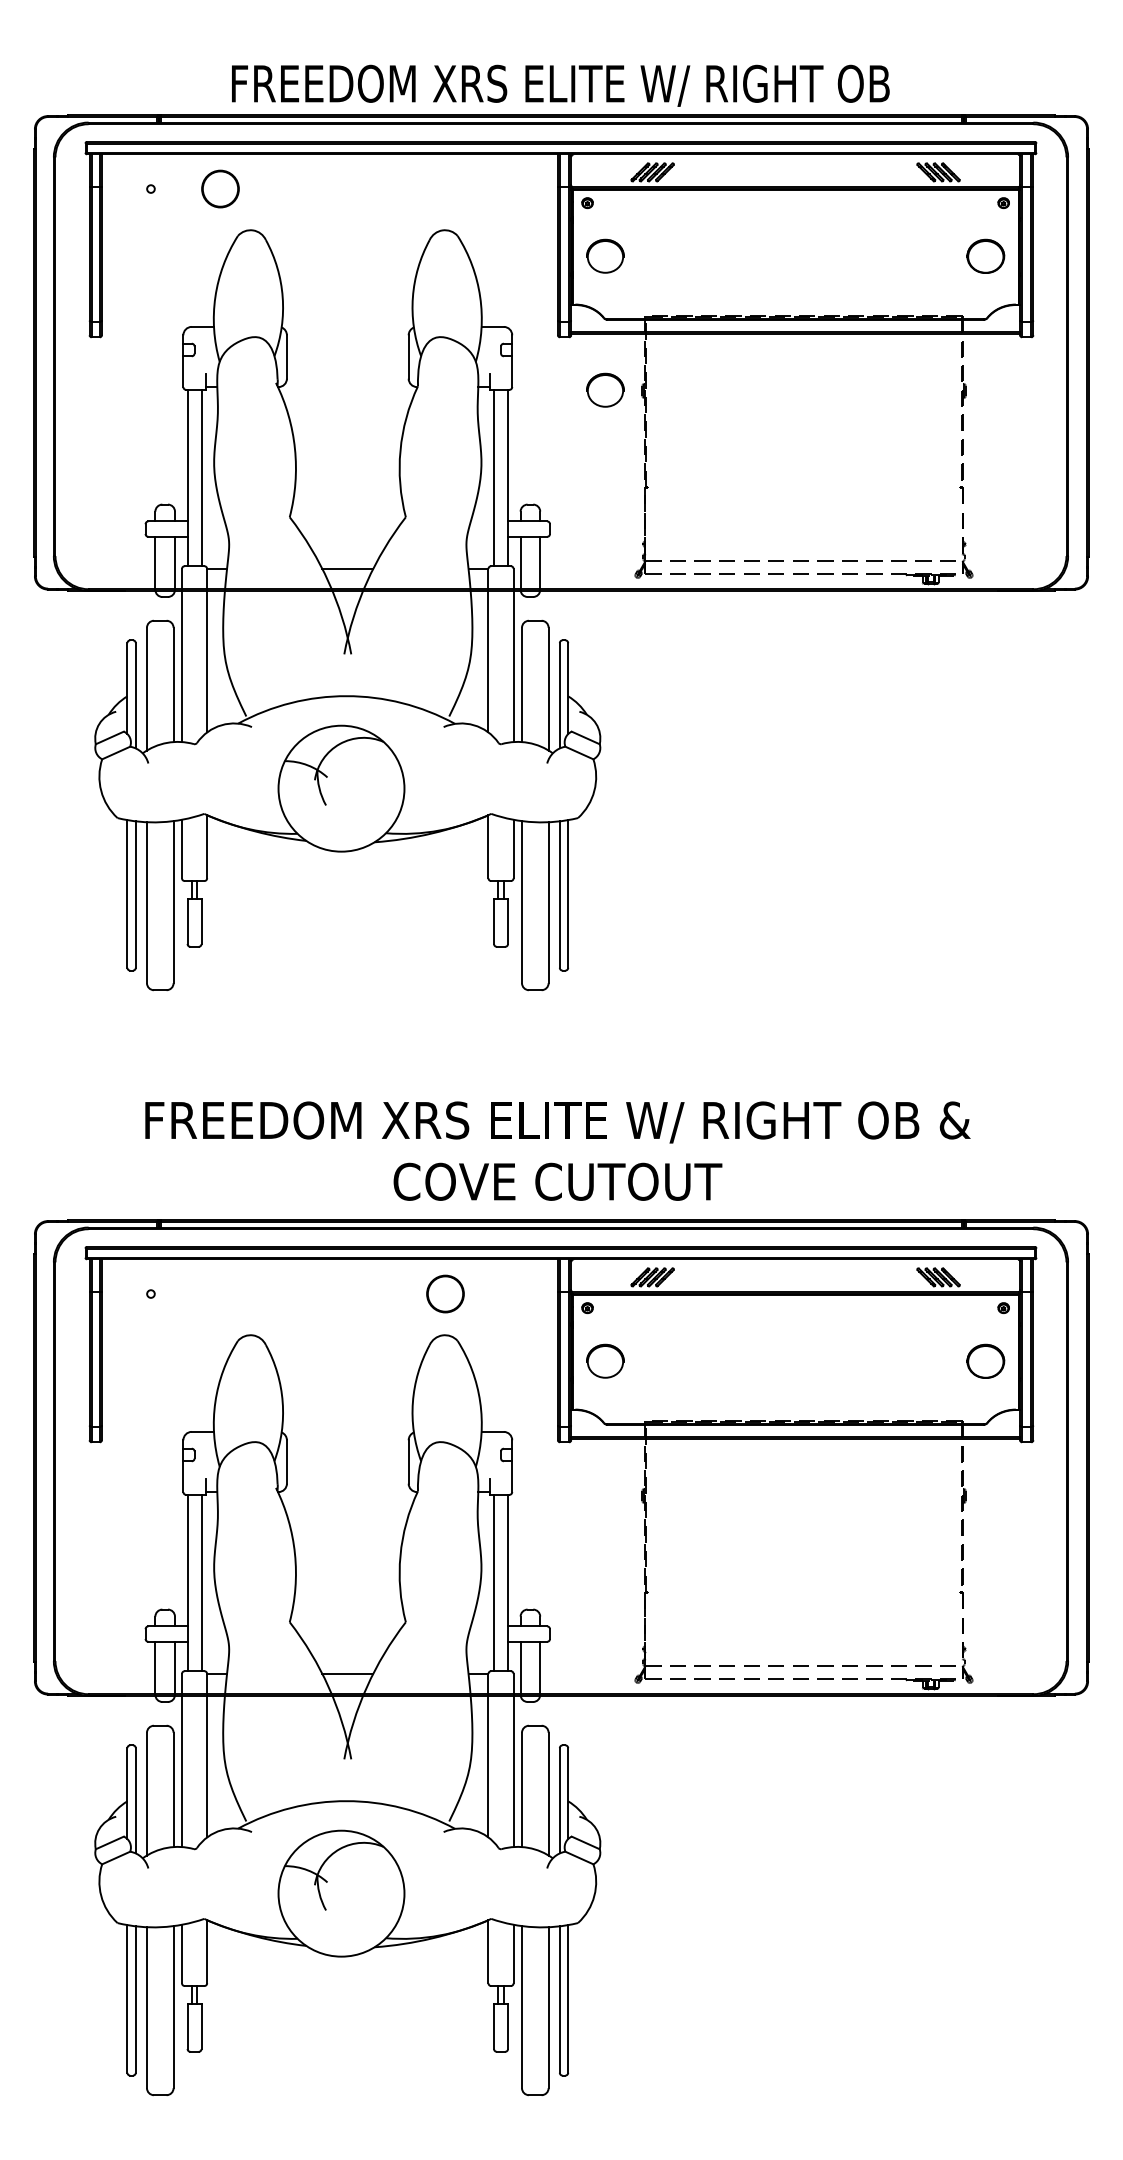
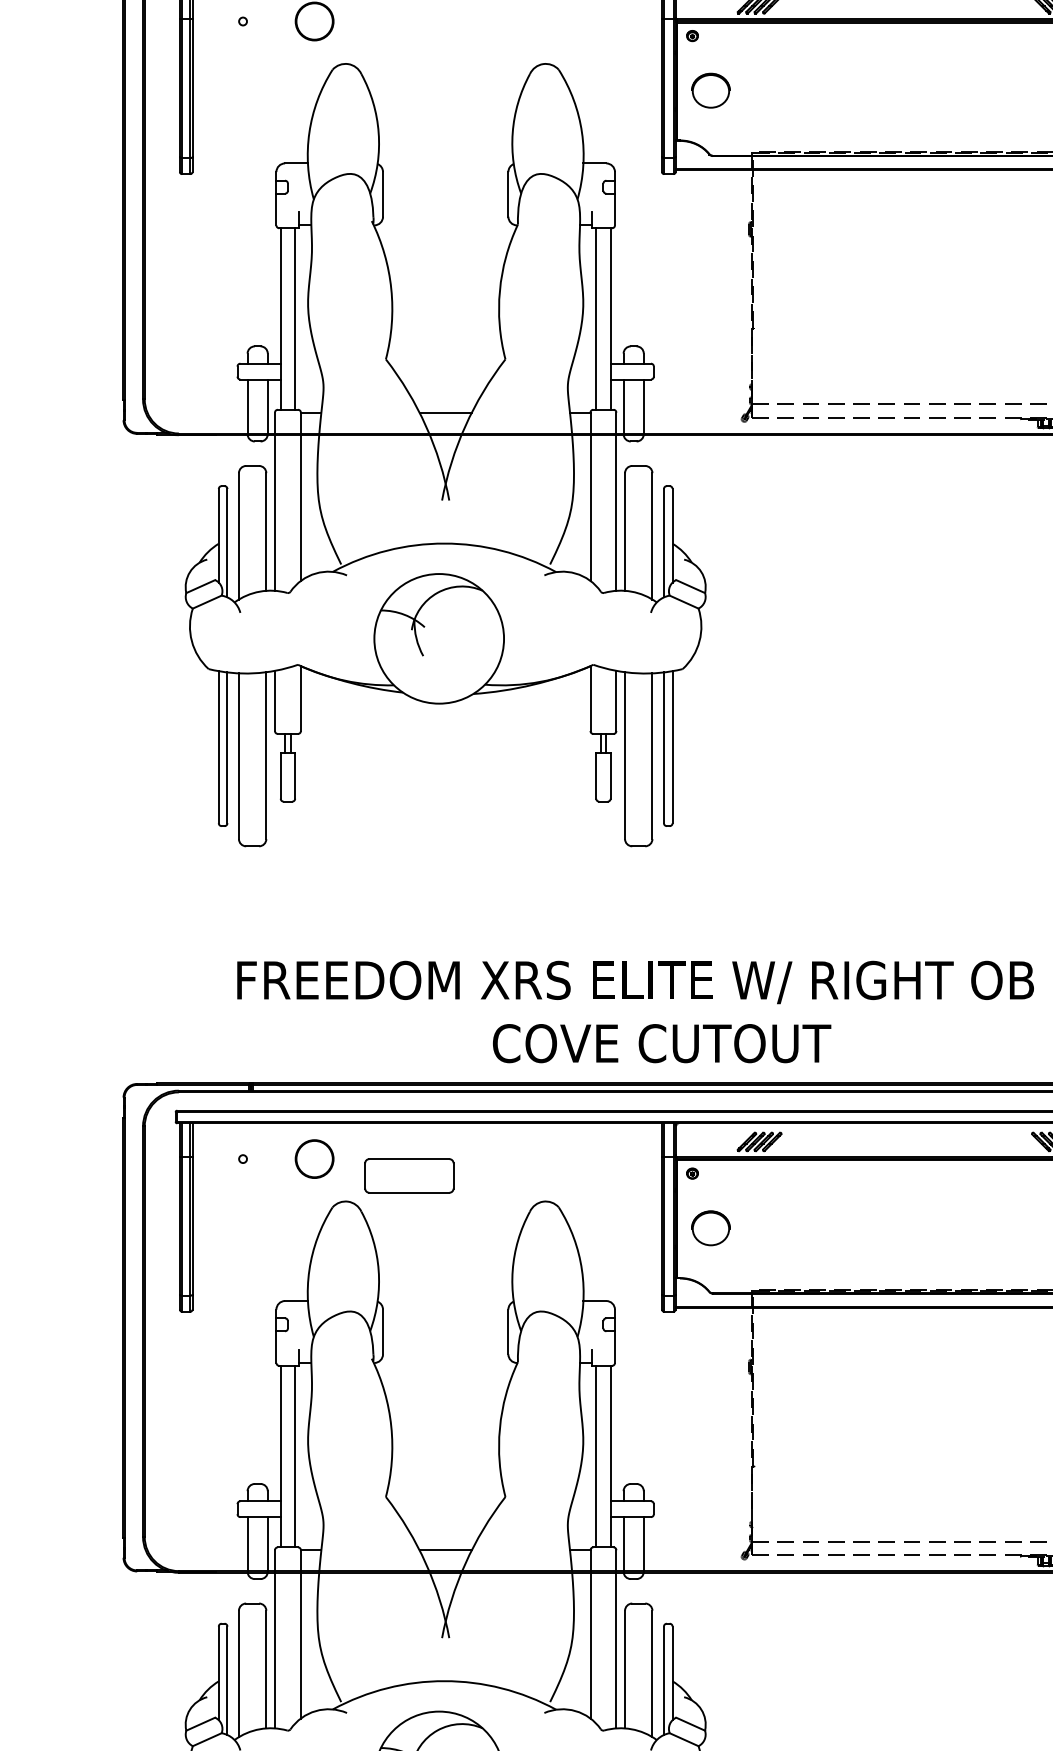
part: (605, 389) -> (710, 227), removed
part: (445, 1293) -> (314, 1158), moved
part: (312, 1310) -> (409, 1176), added

